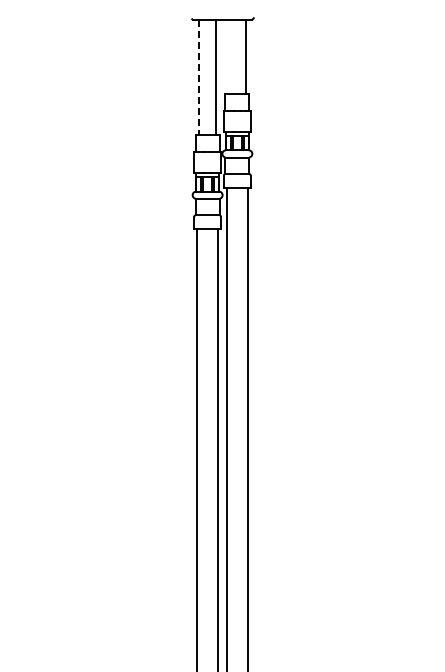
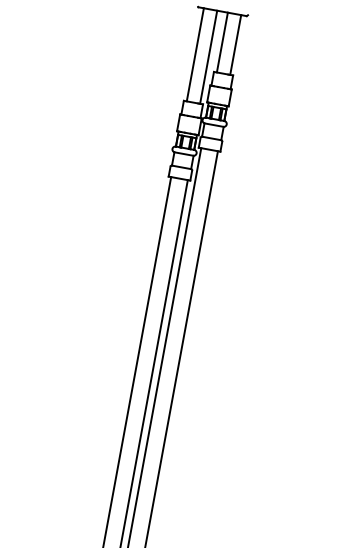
line: (229, 56) -> (222, 42), added
line: (199, 77) -> (195, 54), dashed -> solid

